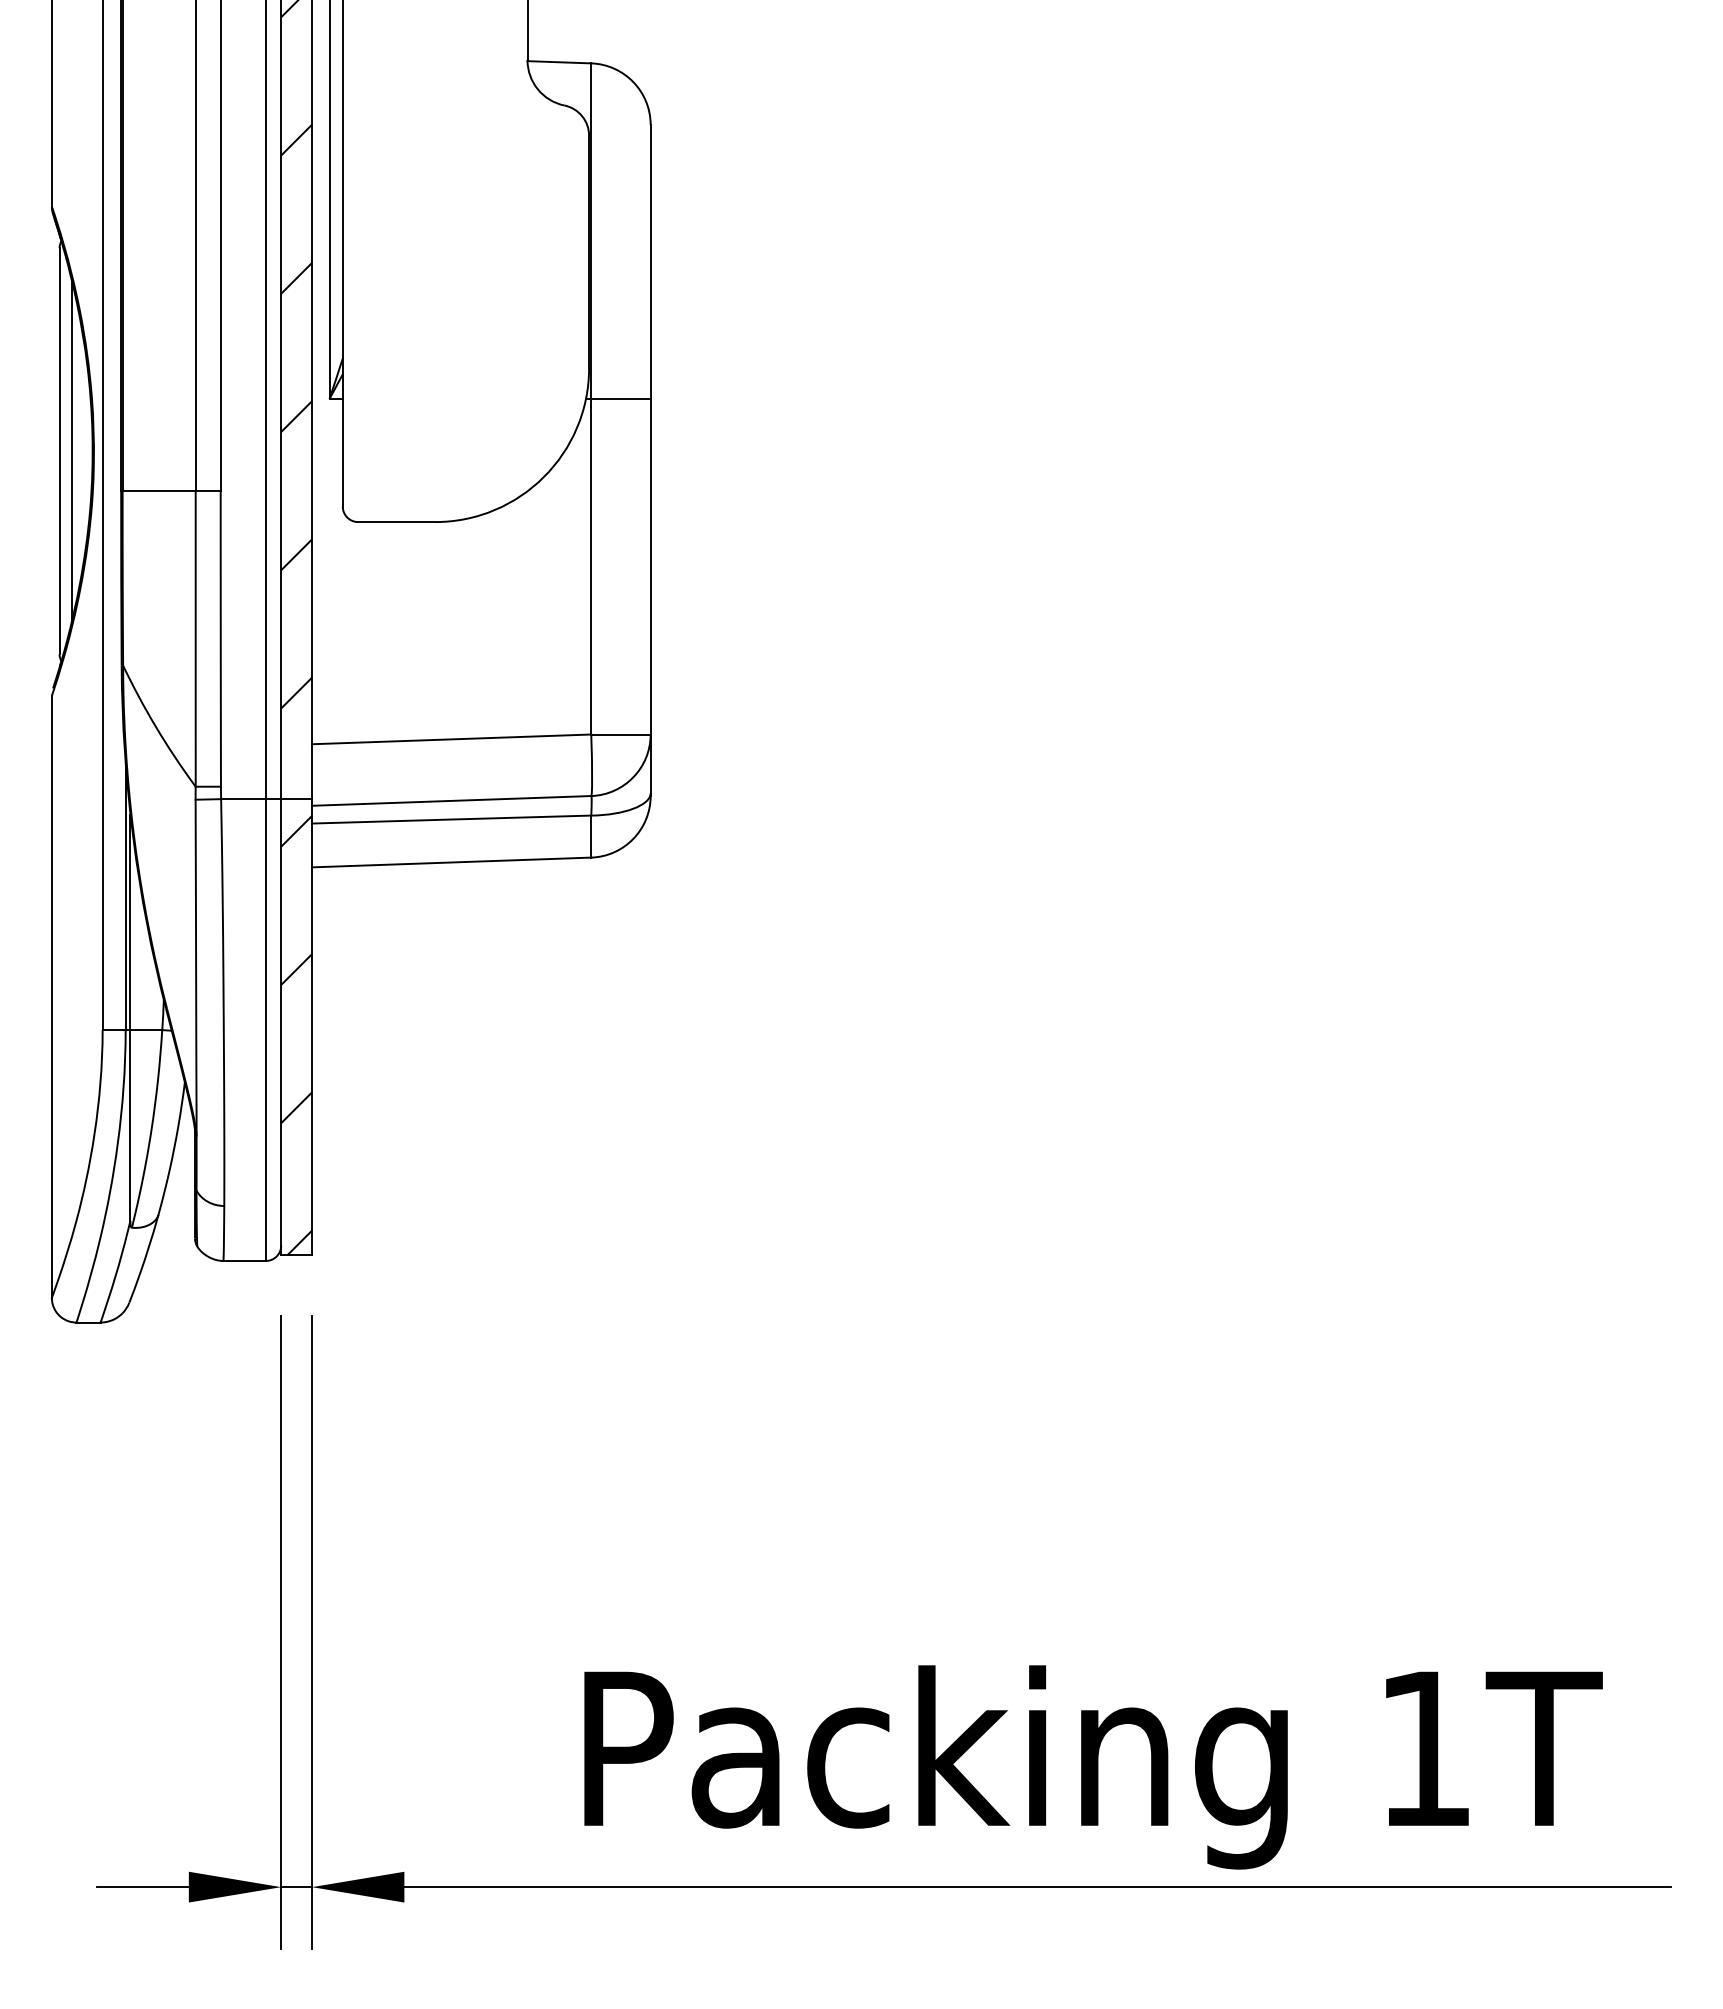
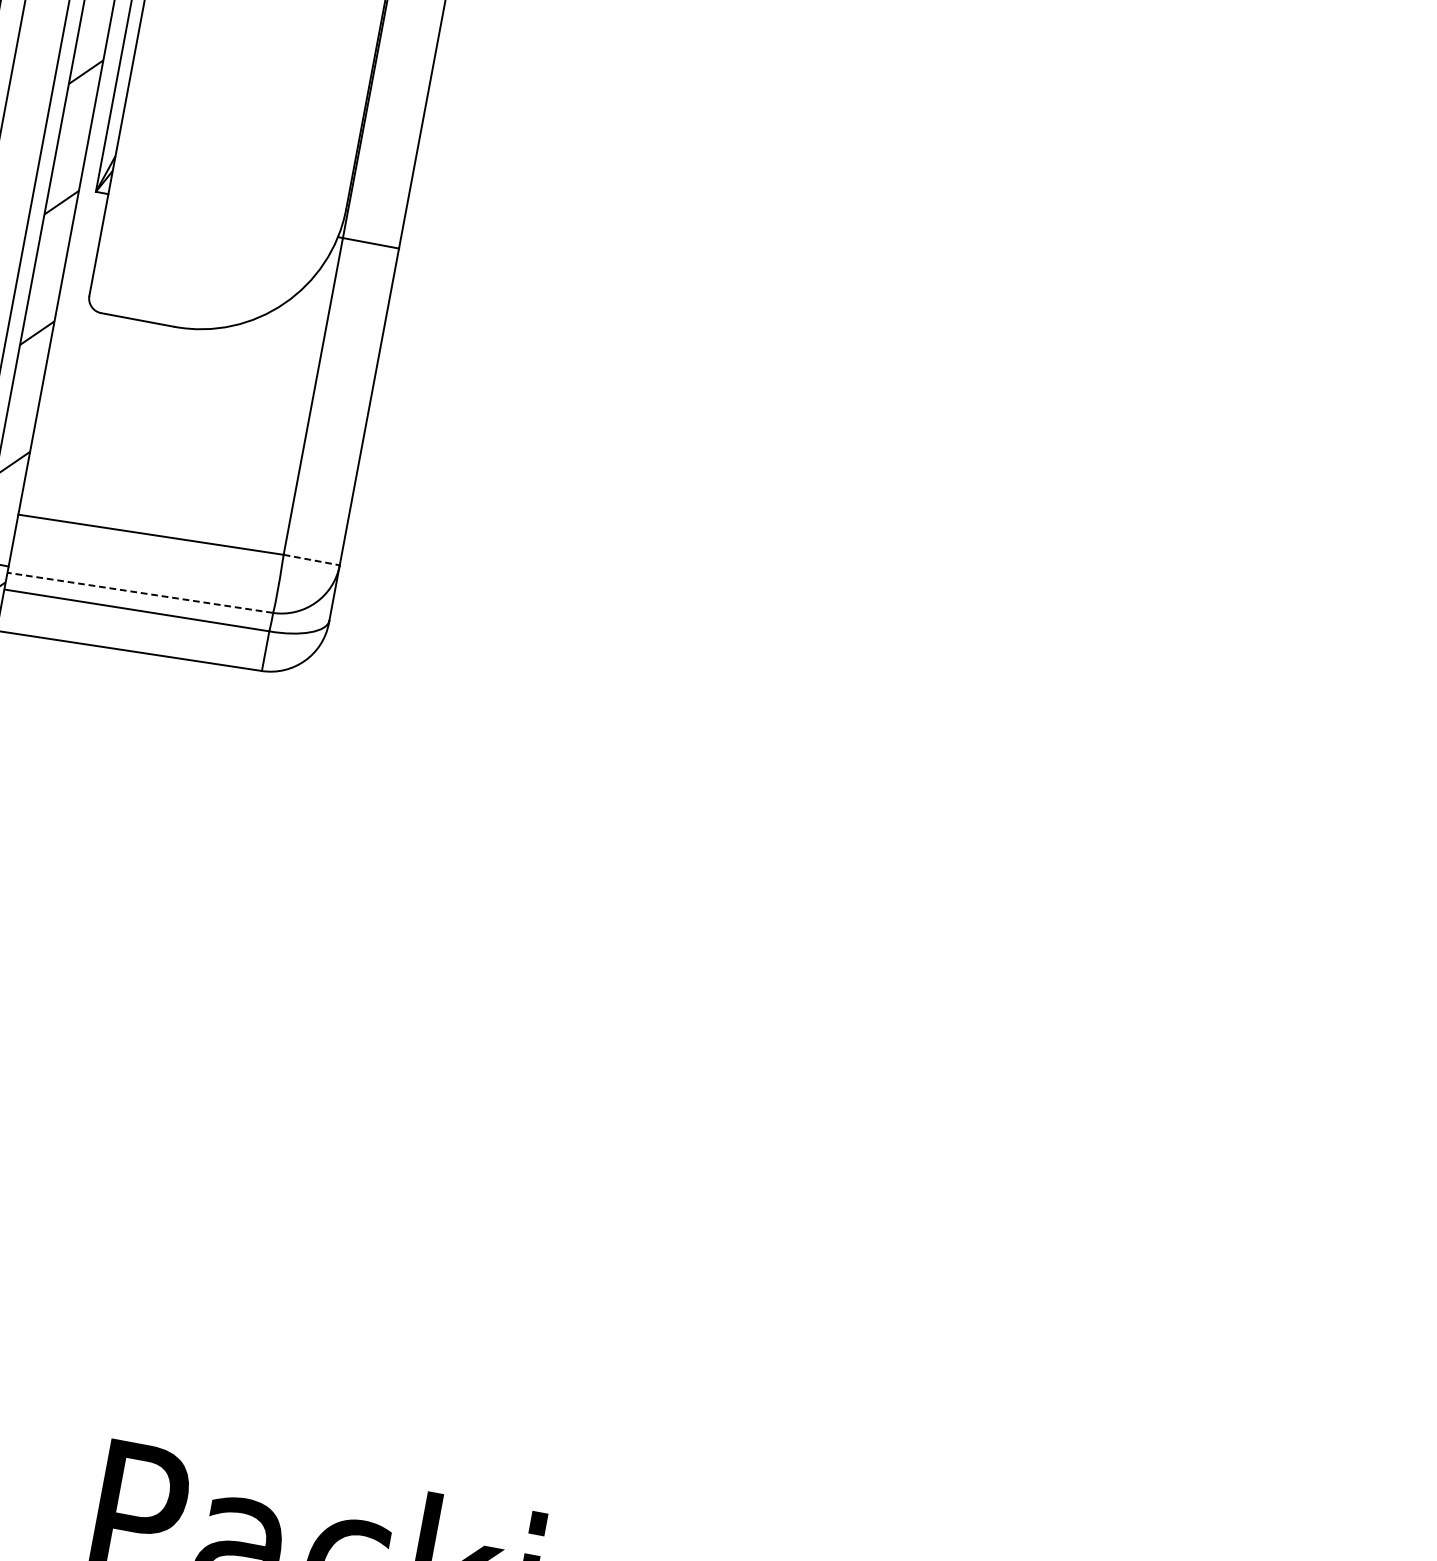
line: (620, 734) -> (311, 559), solid -> dashed
line: (451, 800) -> (140, 592), solid -> dashed

